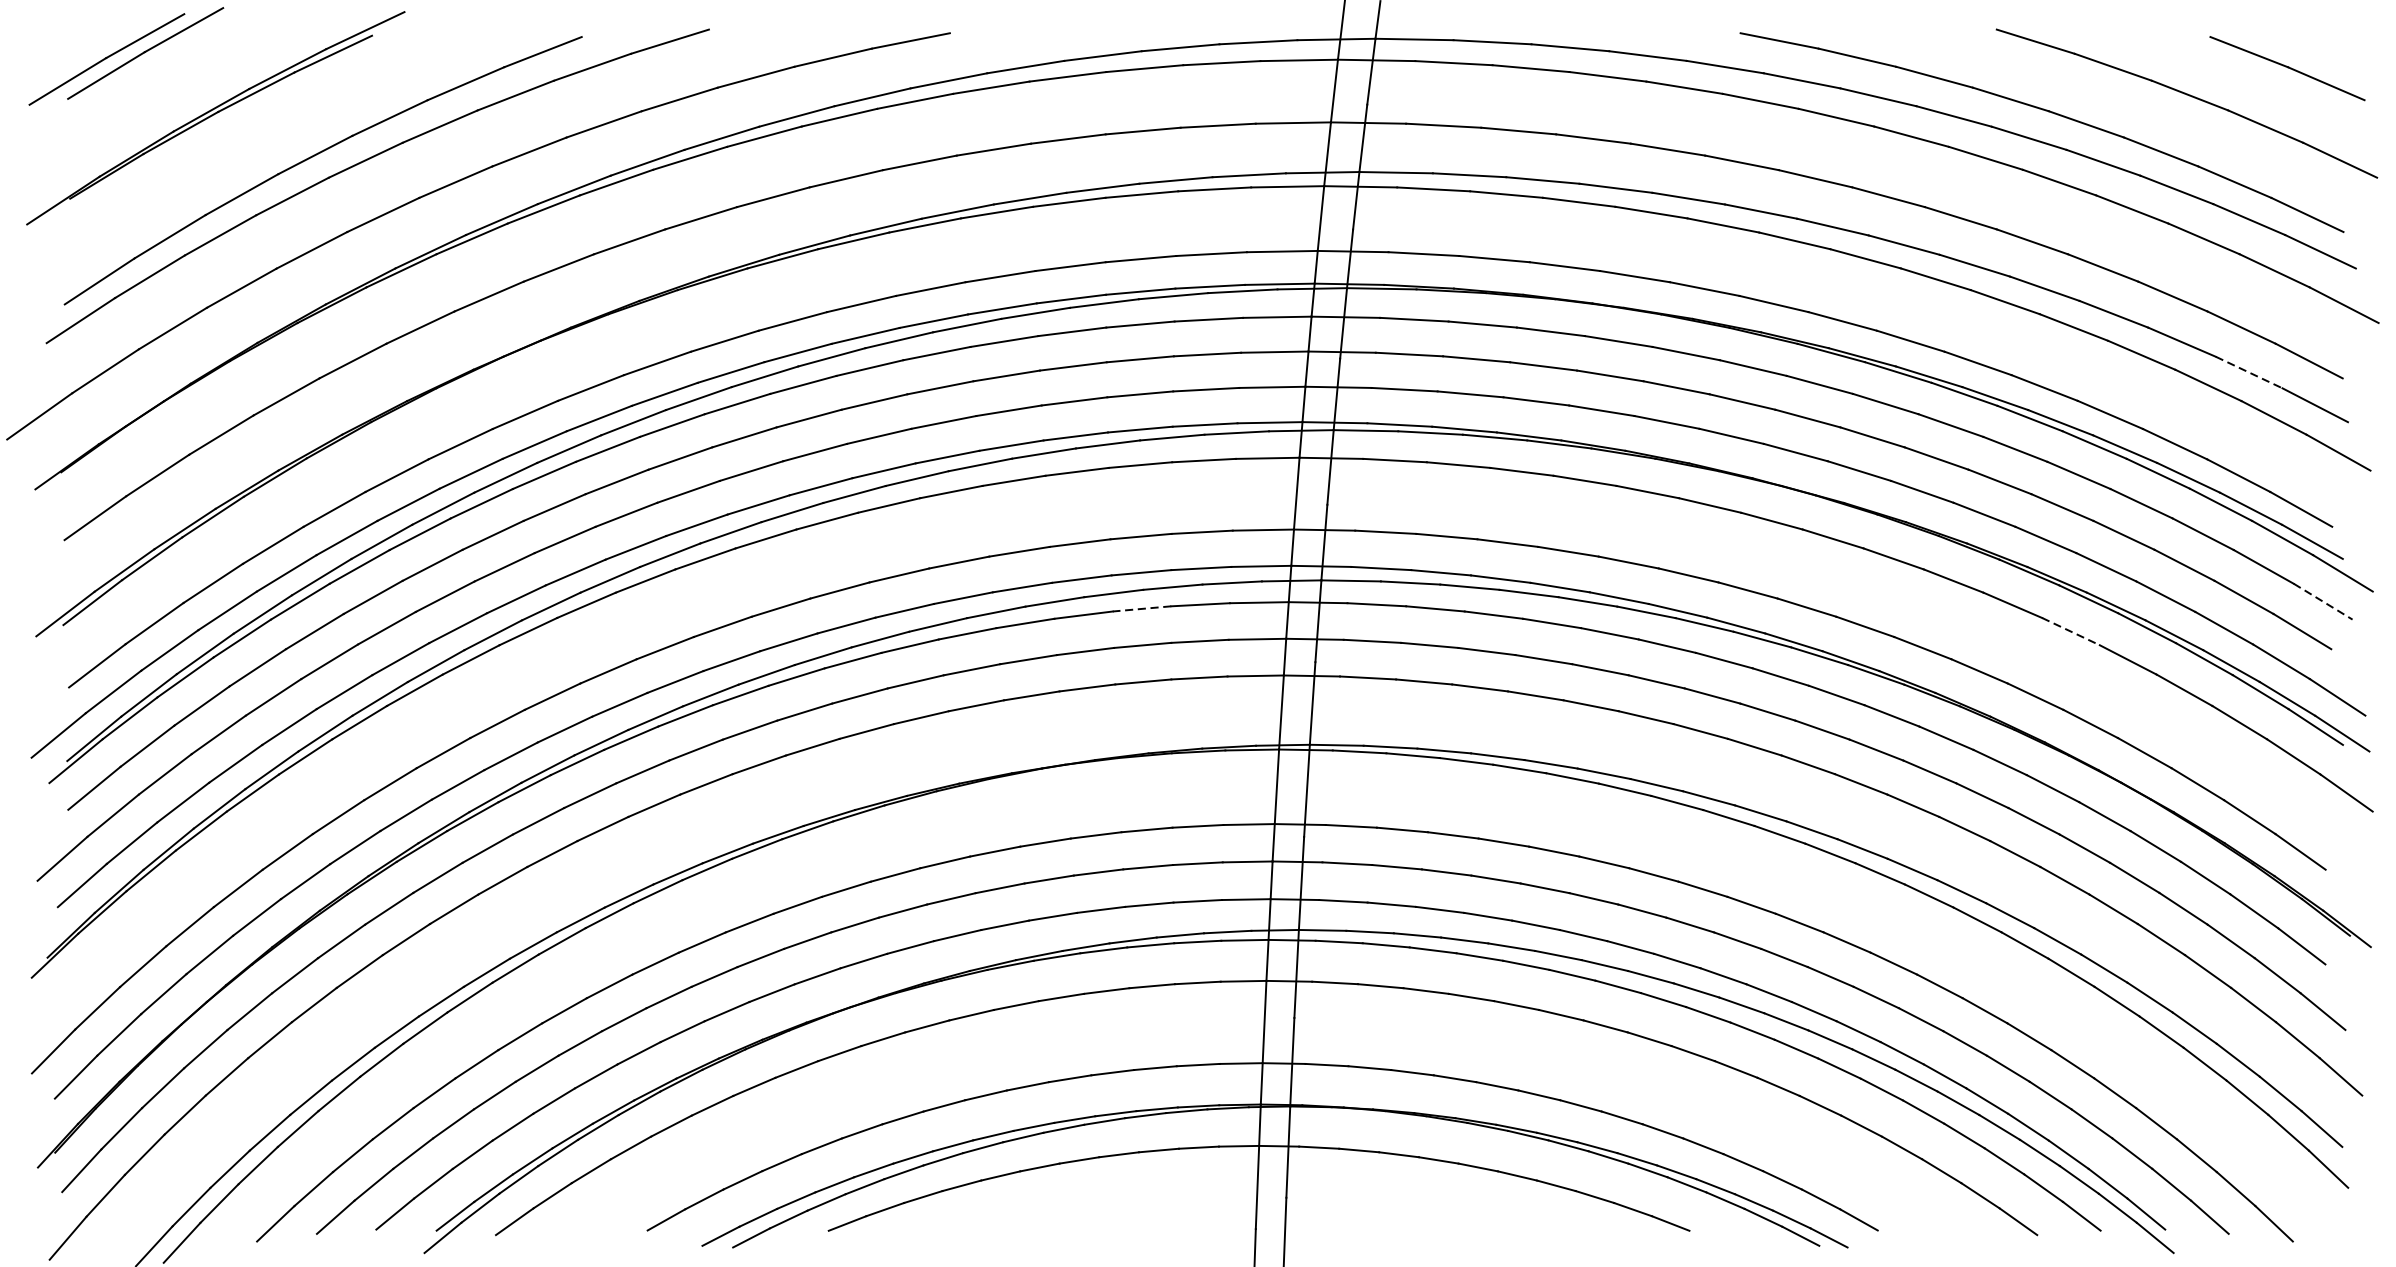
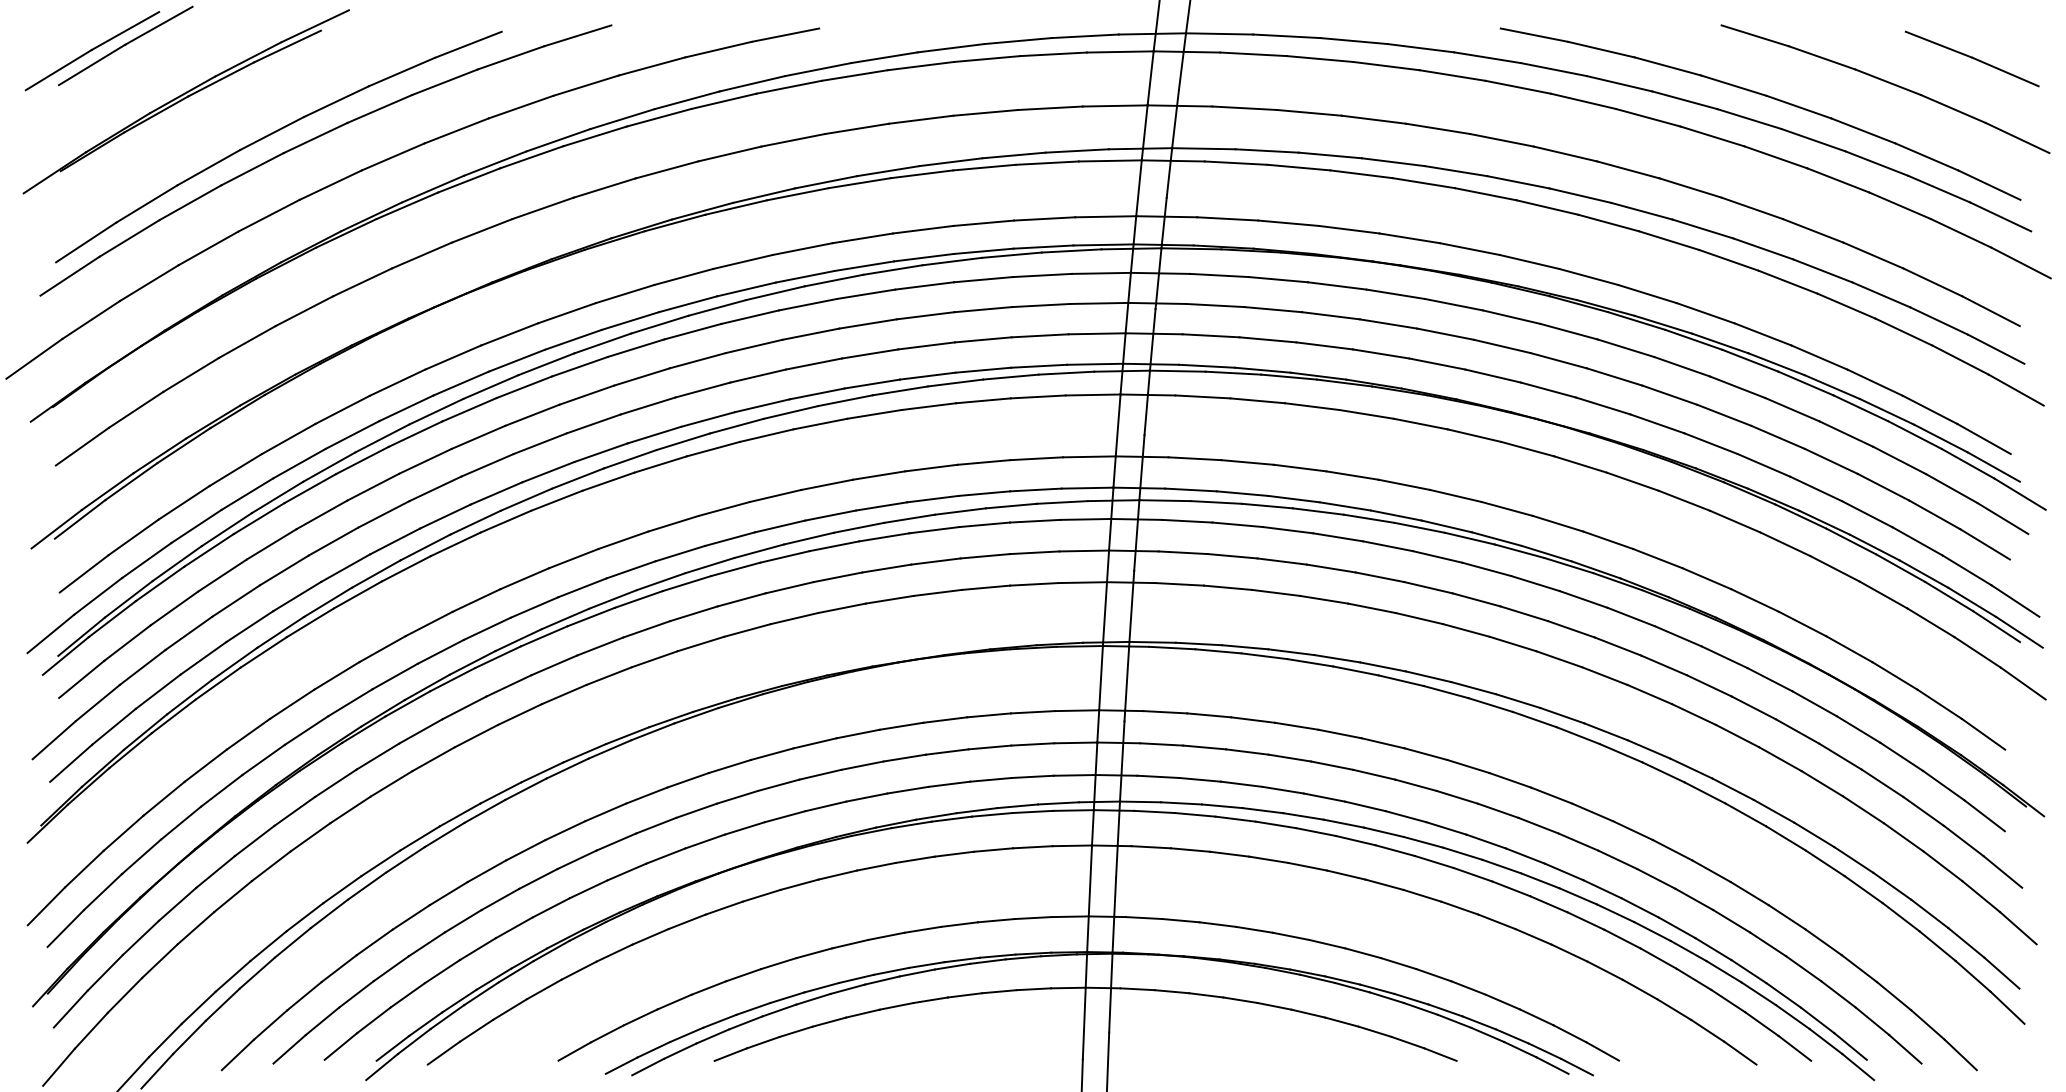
line: (2249, 373) -> (1939, 321), dashed -> solid
line: (2322, 601) -> (2002, 518), dashed -> solid
line: (1141, 608) -> (984, 524), dashed -> solid
line: (2070, 631) -> (1785, 544), dashed -> solid

